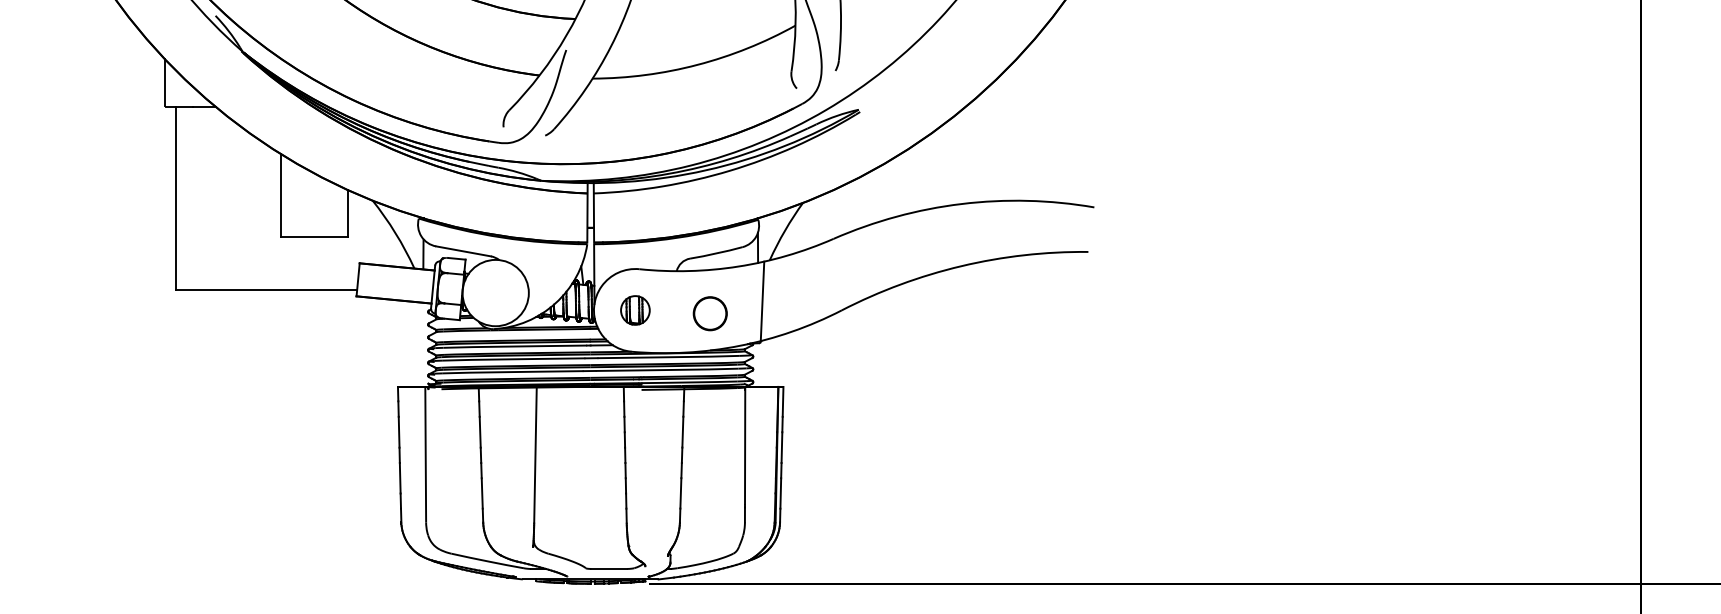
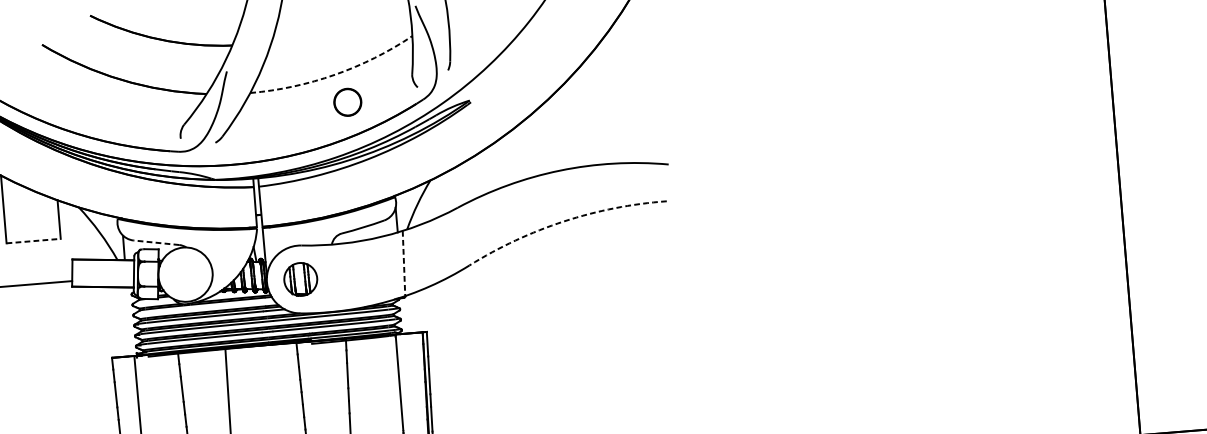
arc: (697, 64) -> (334, 74), solid -> dashed
line: (314, 237) -> (33, 241), solid -> dashed
line: (463, 251) -> (156, 242), solid -> dashed
arc: (961, 266) -> (564, 221), solid -> dashed
line: (762, 301) -> (403, 263), solid -> dashed
part: (635, 310) -> (300, 279), size x1.4
circle: (709, 313) -> (347, 102), moved

